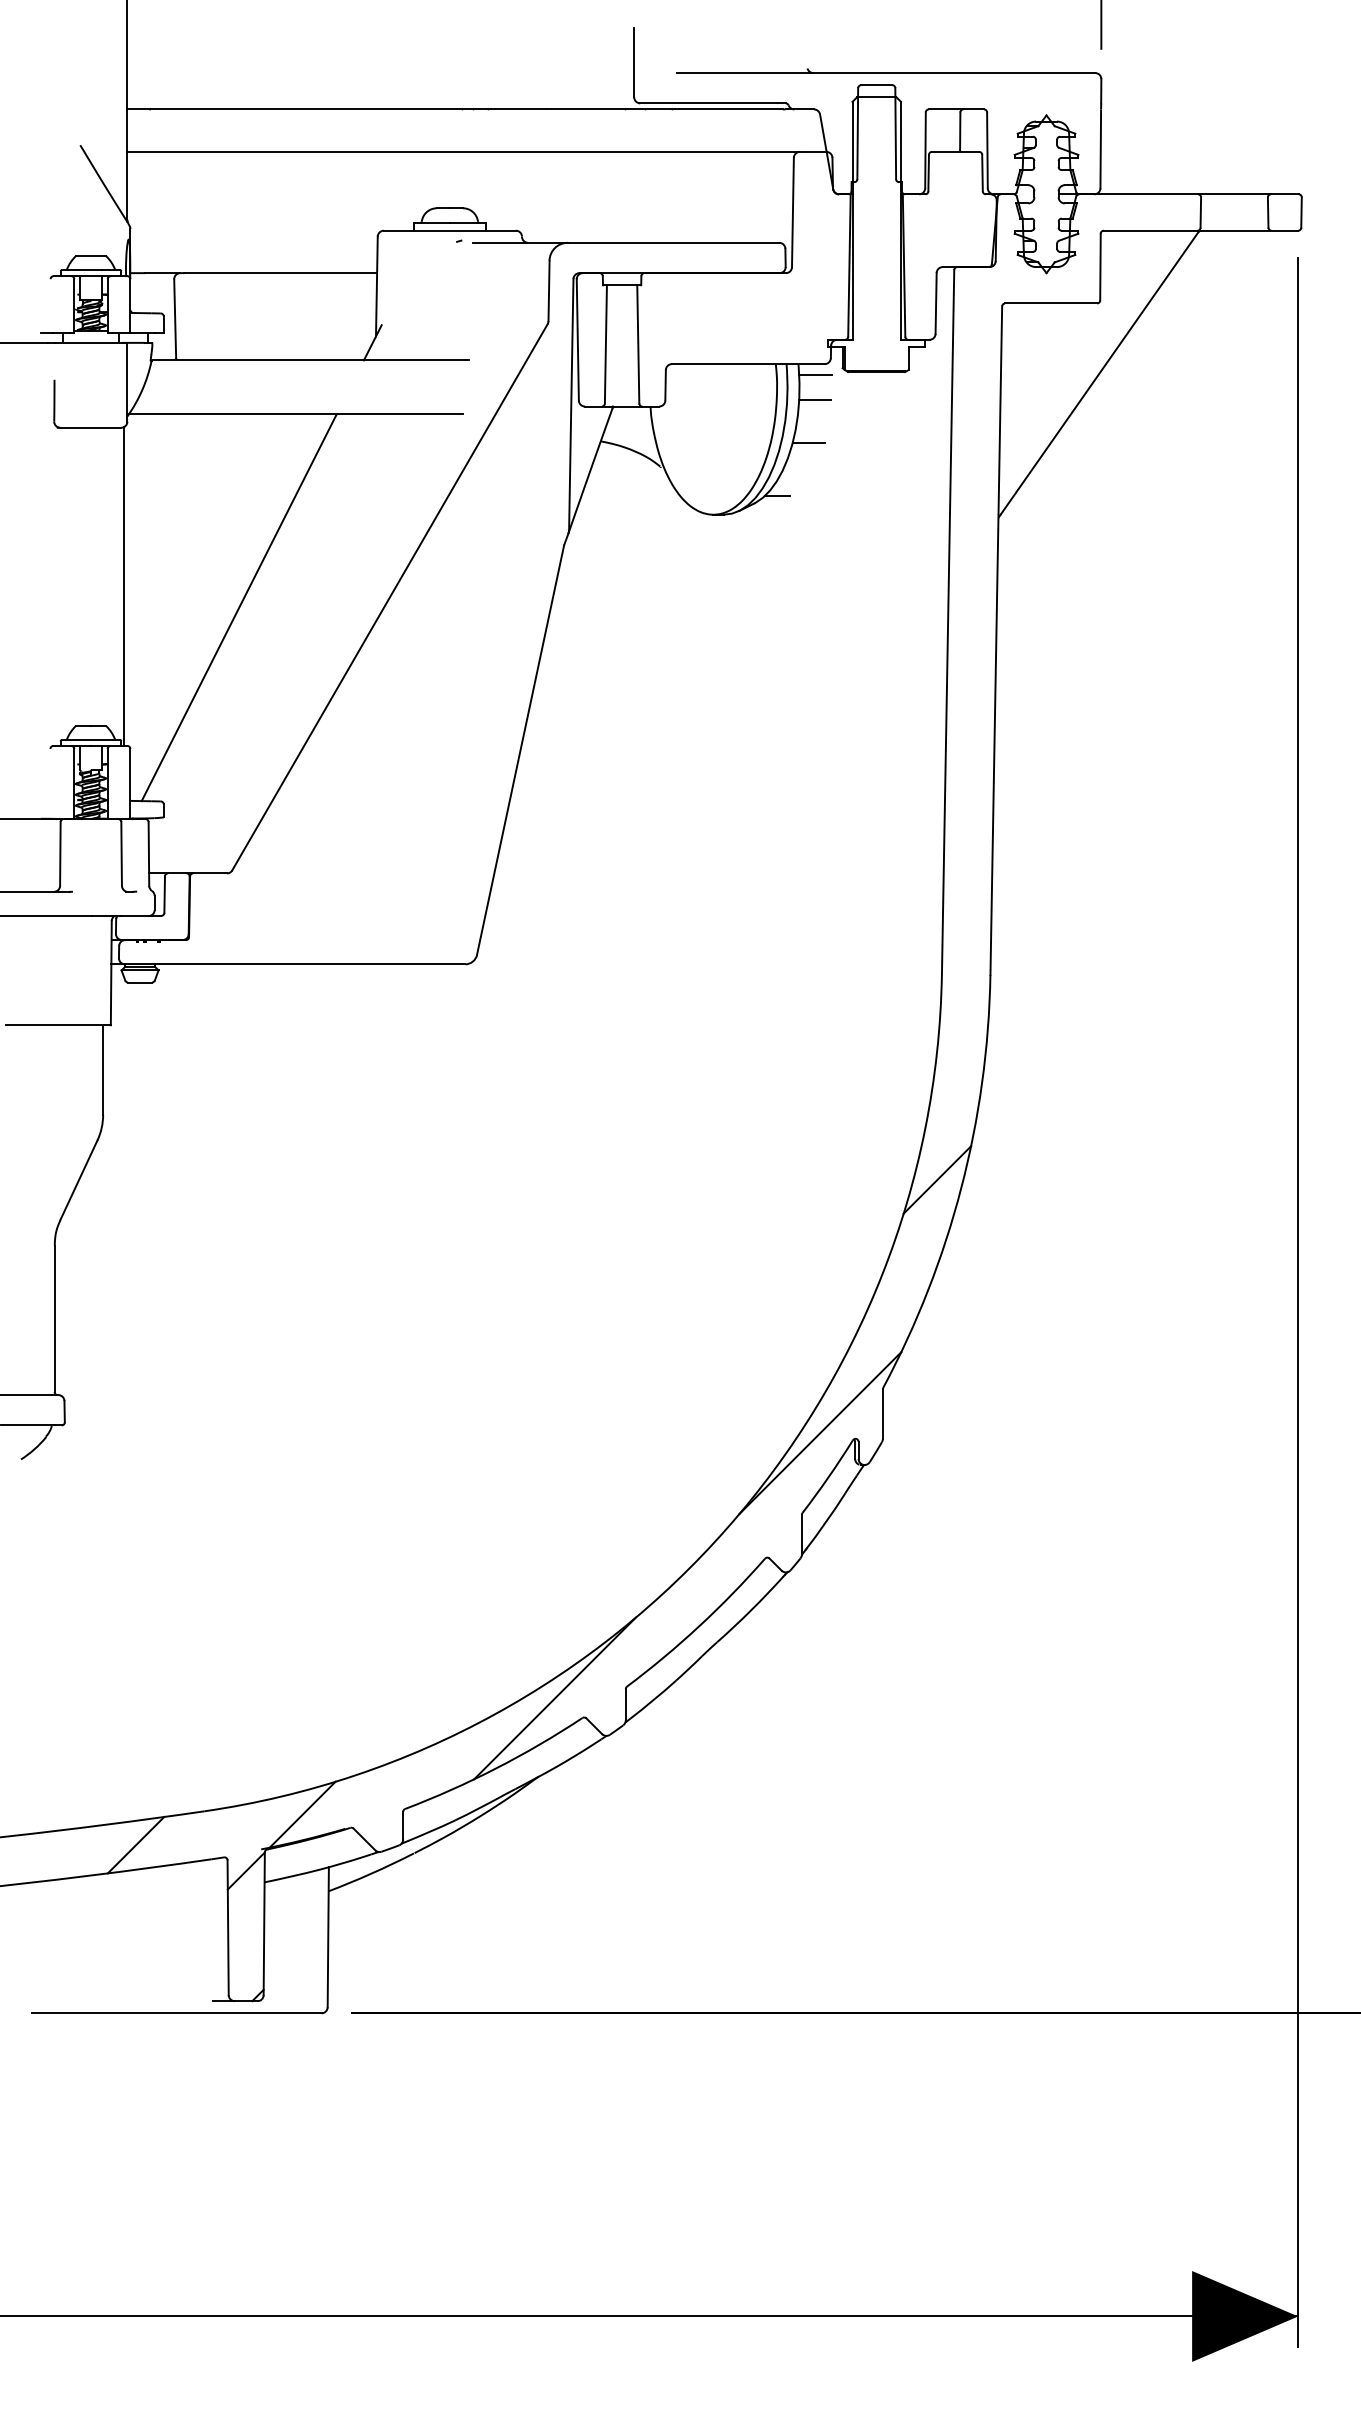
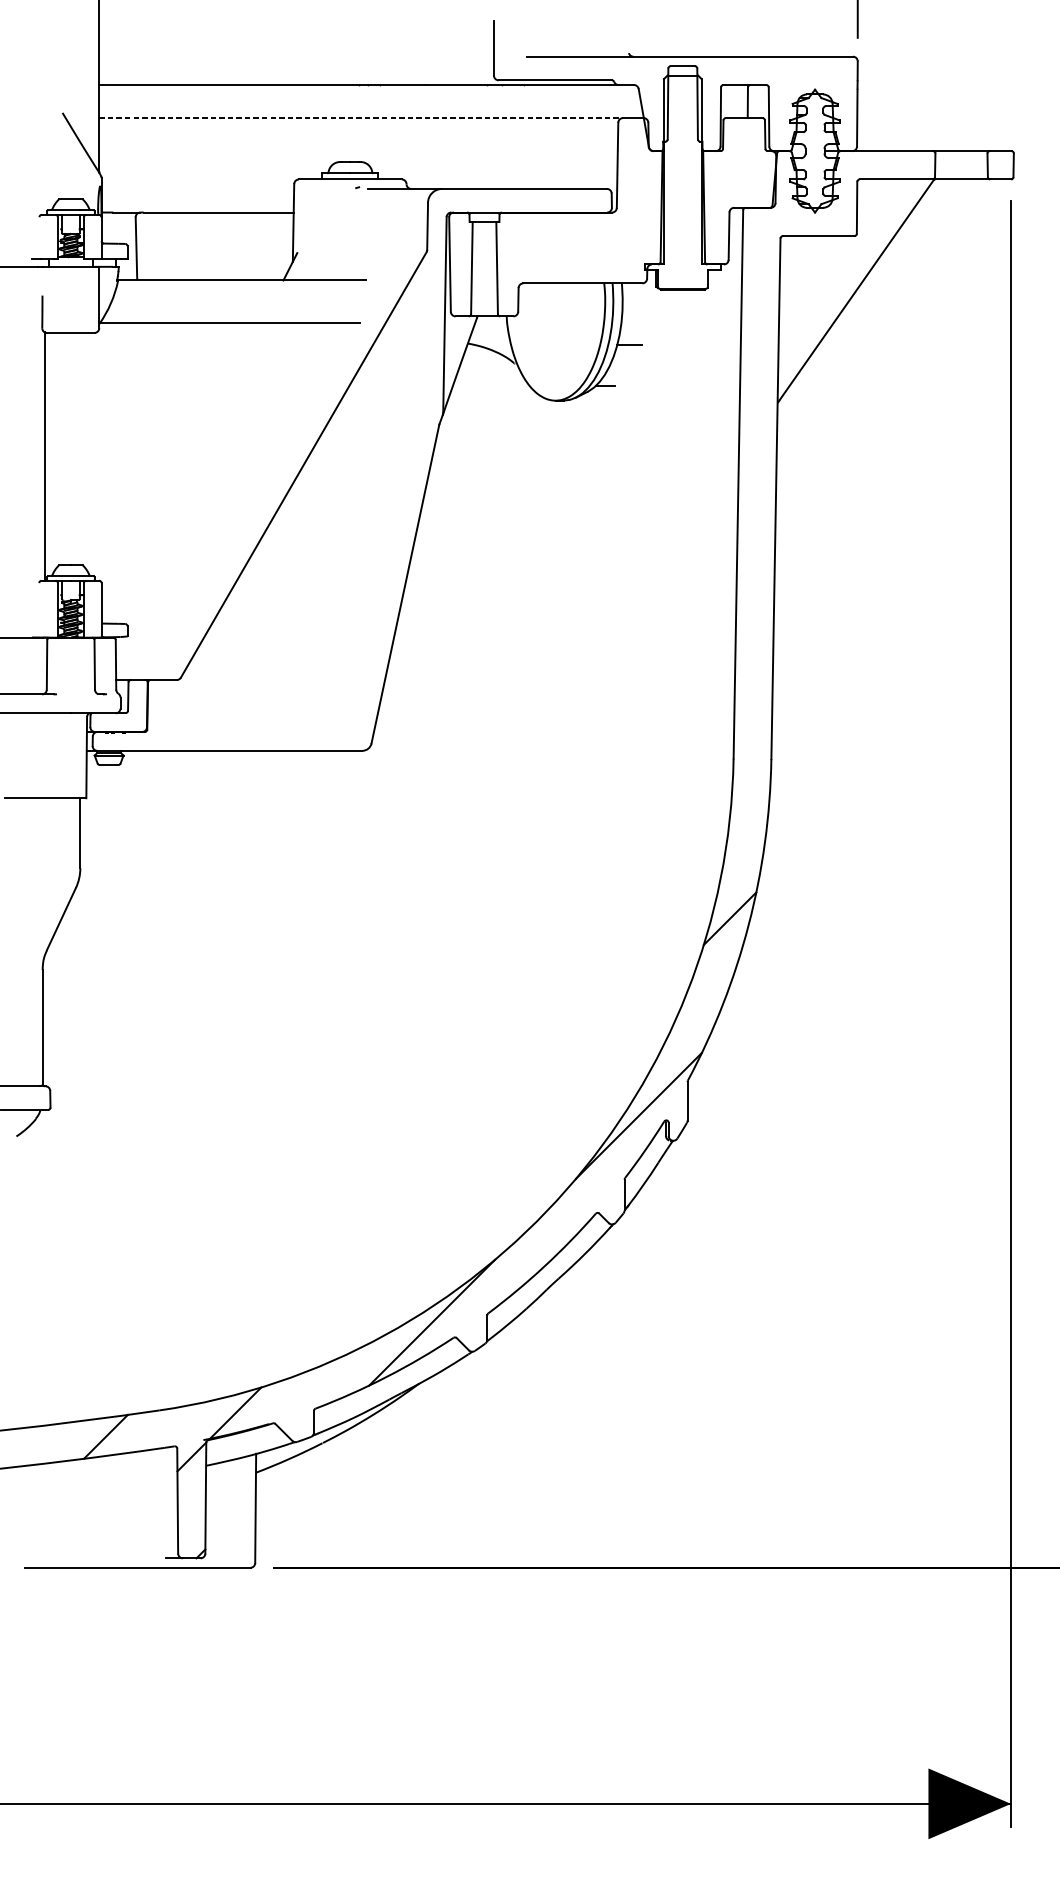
line: (464, 151) -> (361, 117), solid -> dashed
line: (815, 374) -> (635, 291), removed
line: (815, 400) -> (635, 311), removed
line: (124, 585) -> (44, 455), moved
line: (238, 607) -> (185, 472), removed

